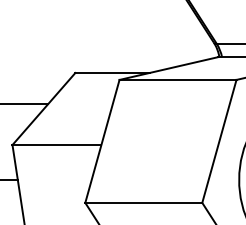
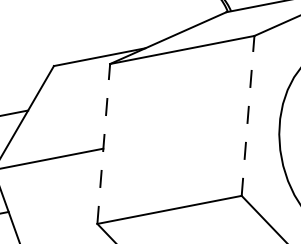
line: (102, 141) -> (103, 144), solid -> dashed
line: (219, 141) -> (248, 116), solid -> dashed

